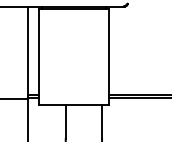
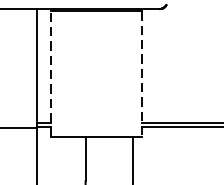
line: (39, 56) -> (51, 73), solid -> dashed
line: (108, 57) -> (141, 74), solid -> dashed

